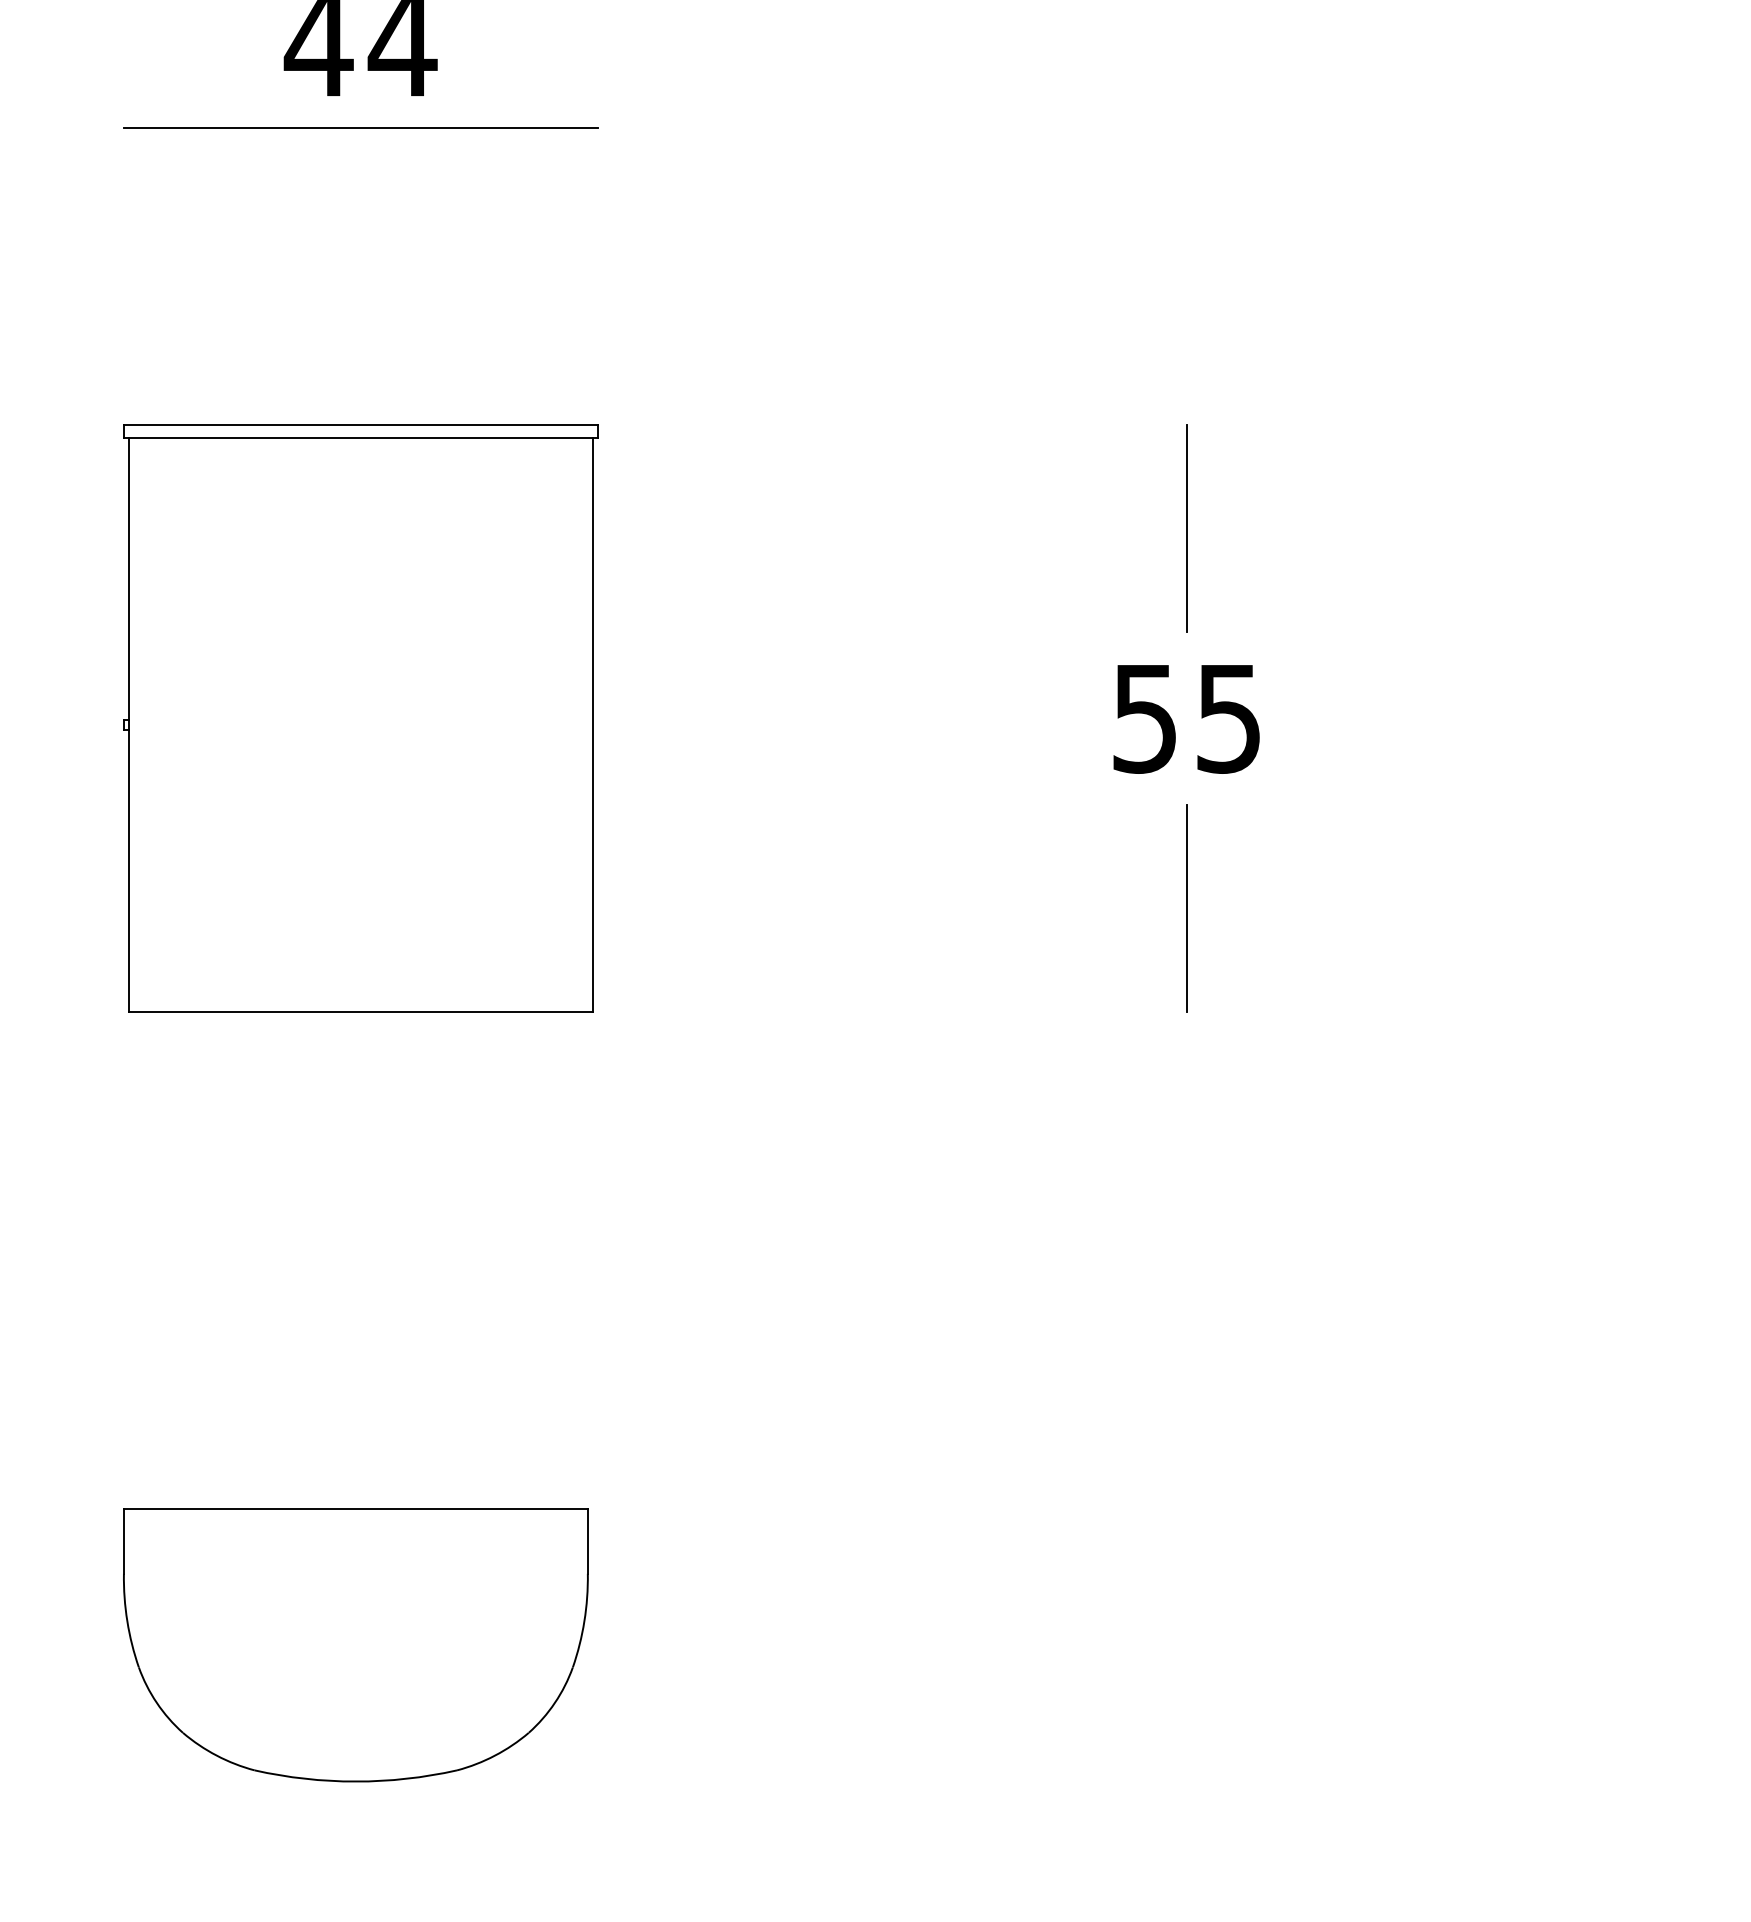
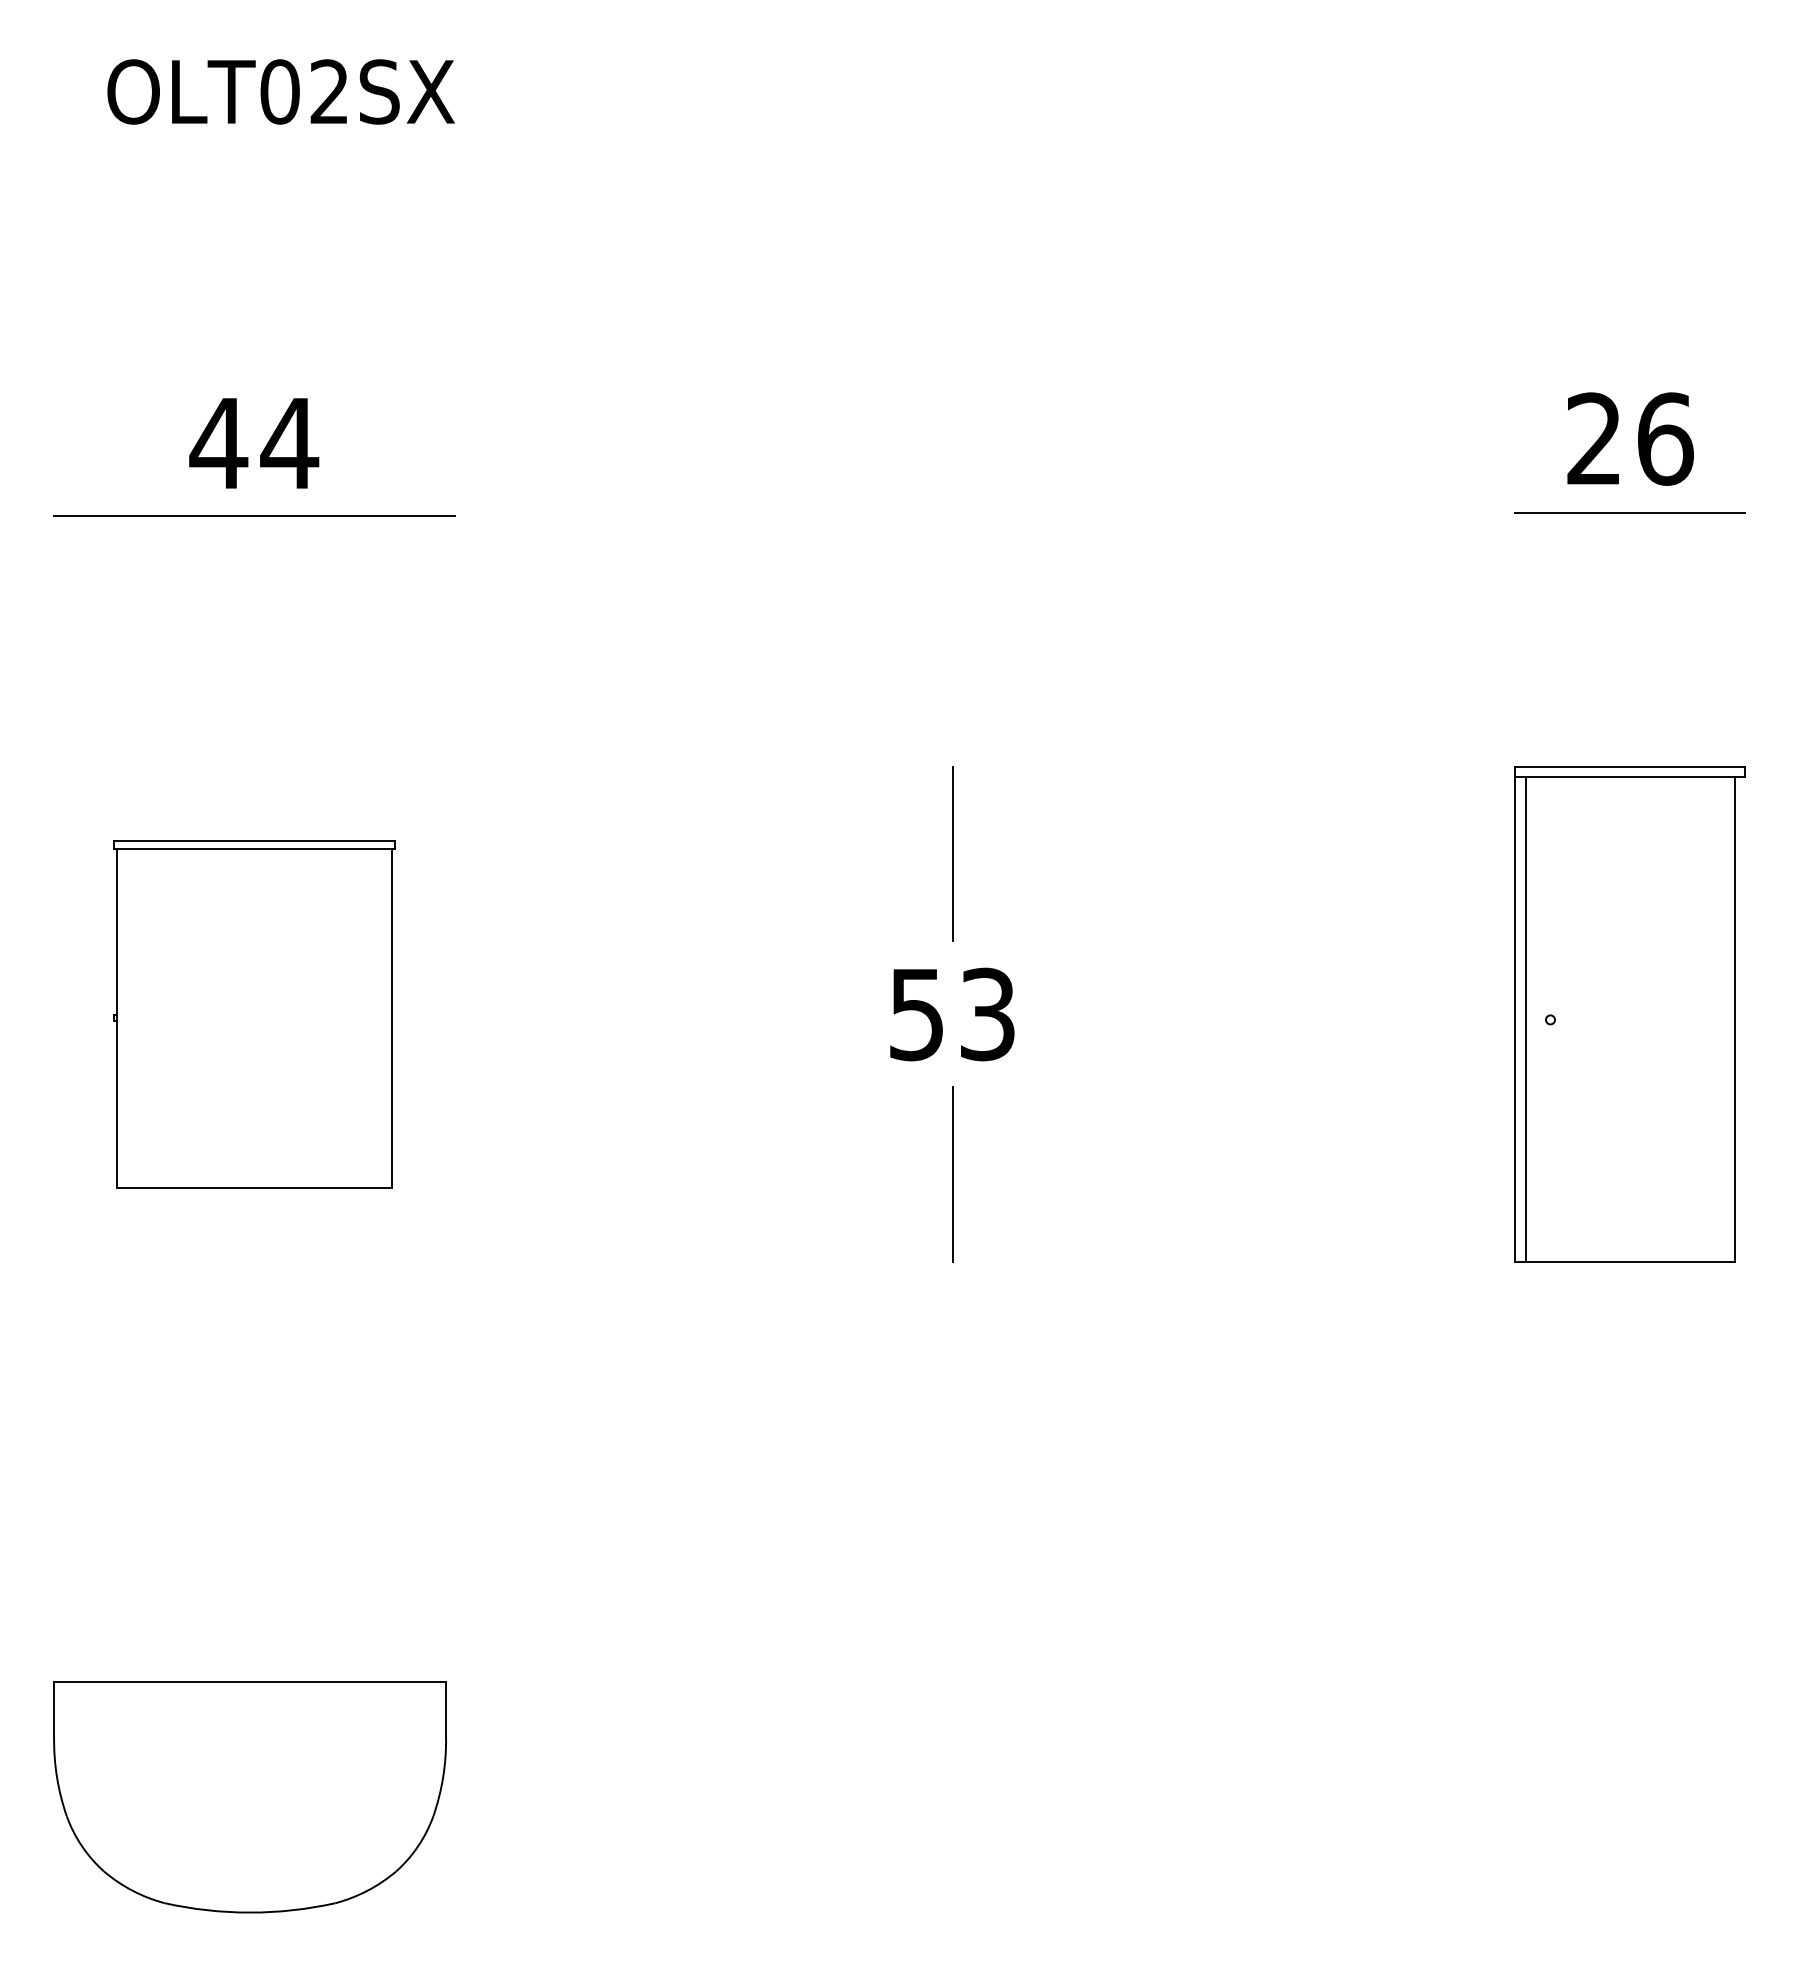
part: (361, 718) -> (254, 1014), size x0.7
text: (1228, 718) -> (987, 1014), 55 -> 53

